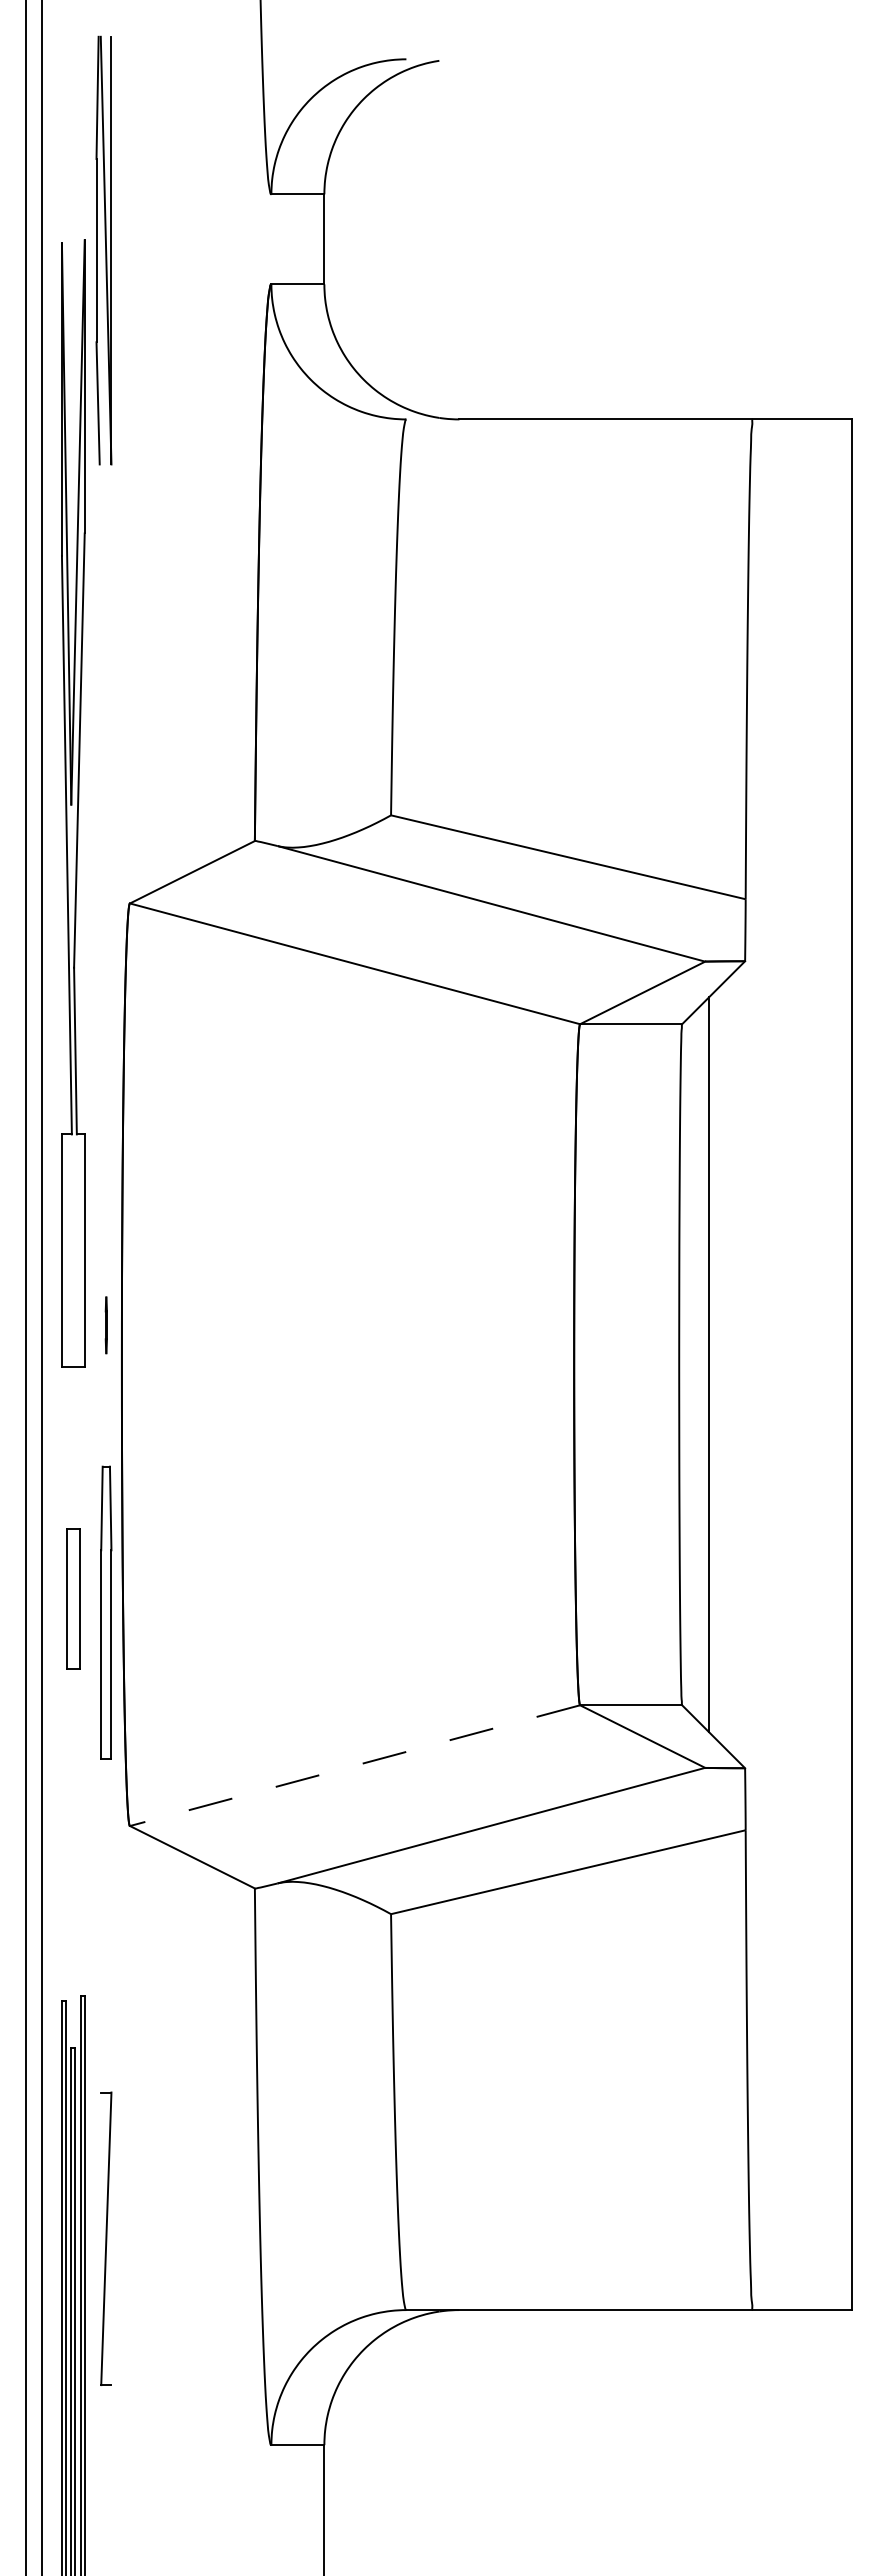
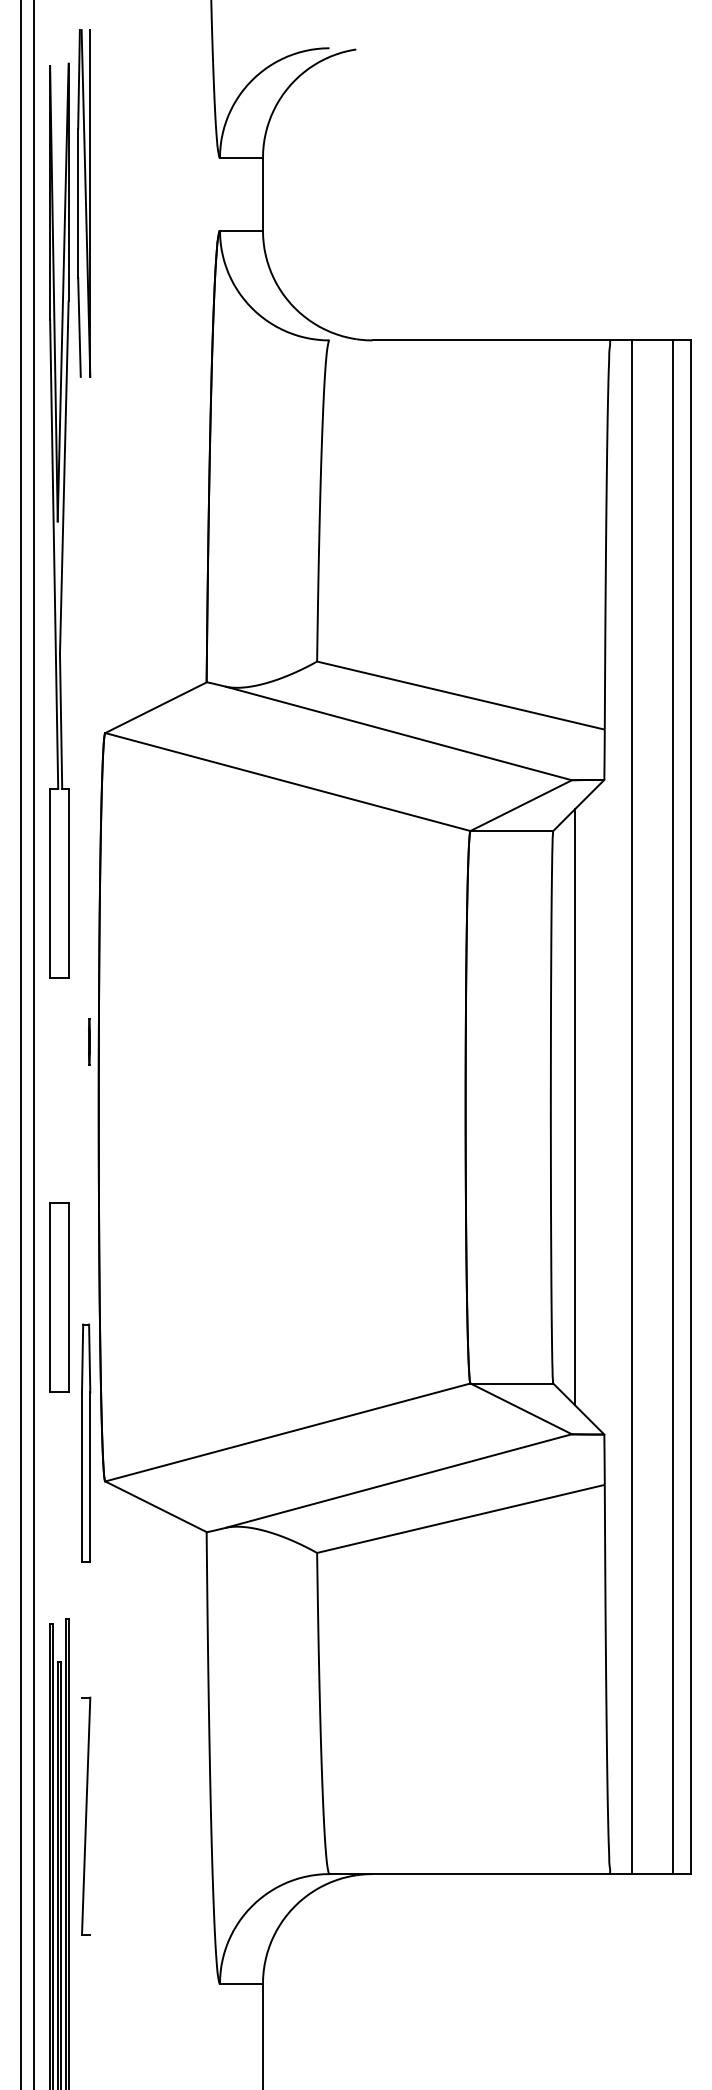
part: (73, 803) -> (59, 520), moved
line: (105, 1325) -> (88, 1042), moved
line: (778, 1364) -> (631, 1107), added
line: (829, 1364) -> (672, 1107), added
part: (73, 1599) -> (59, 1297), size x1.67
part: (106, 1612) -> (86, 1442), moved
line: (354, 1765) -> (287, 1432), dashed -> solid

